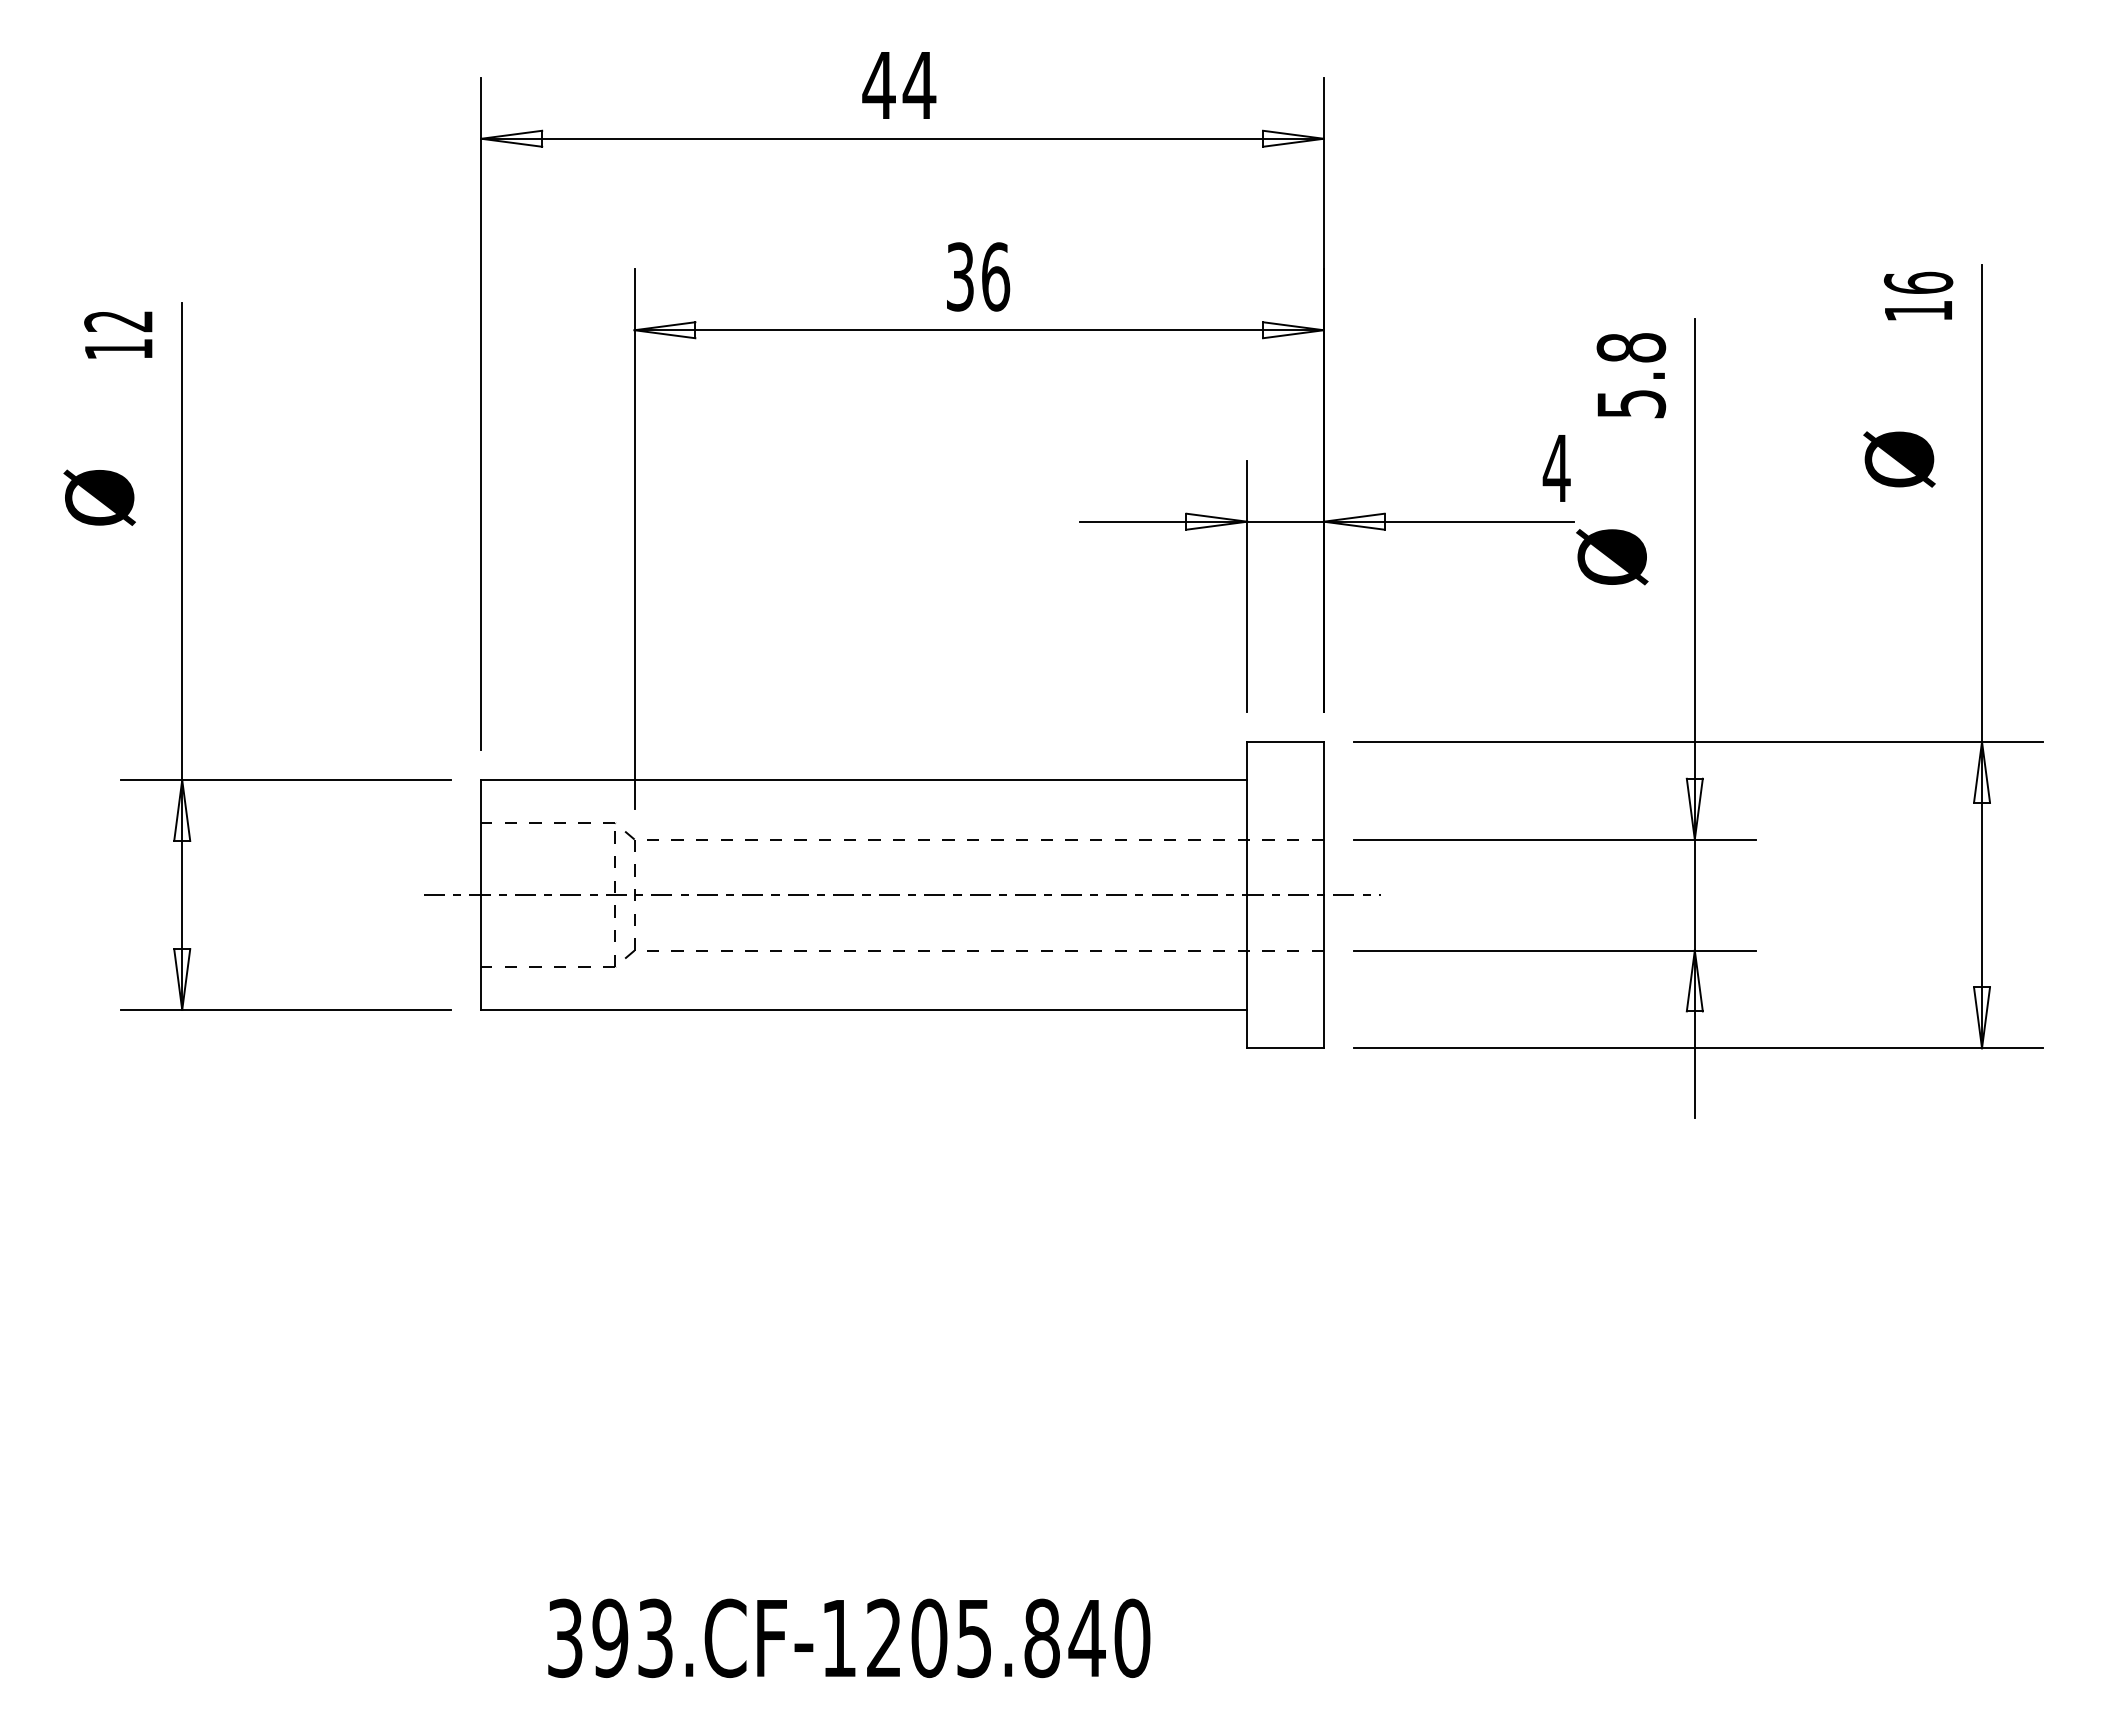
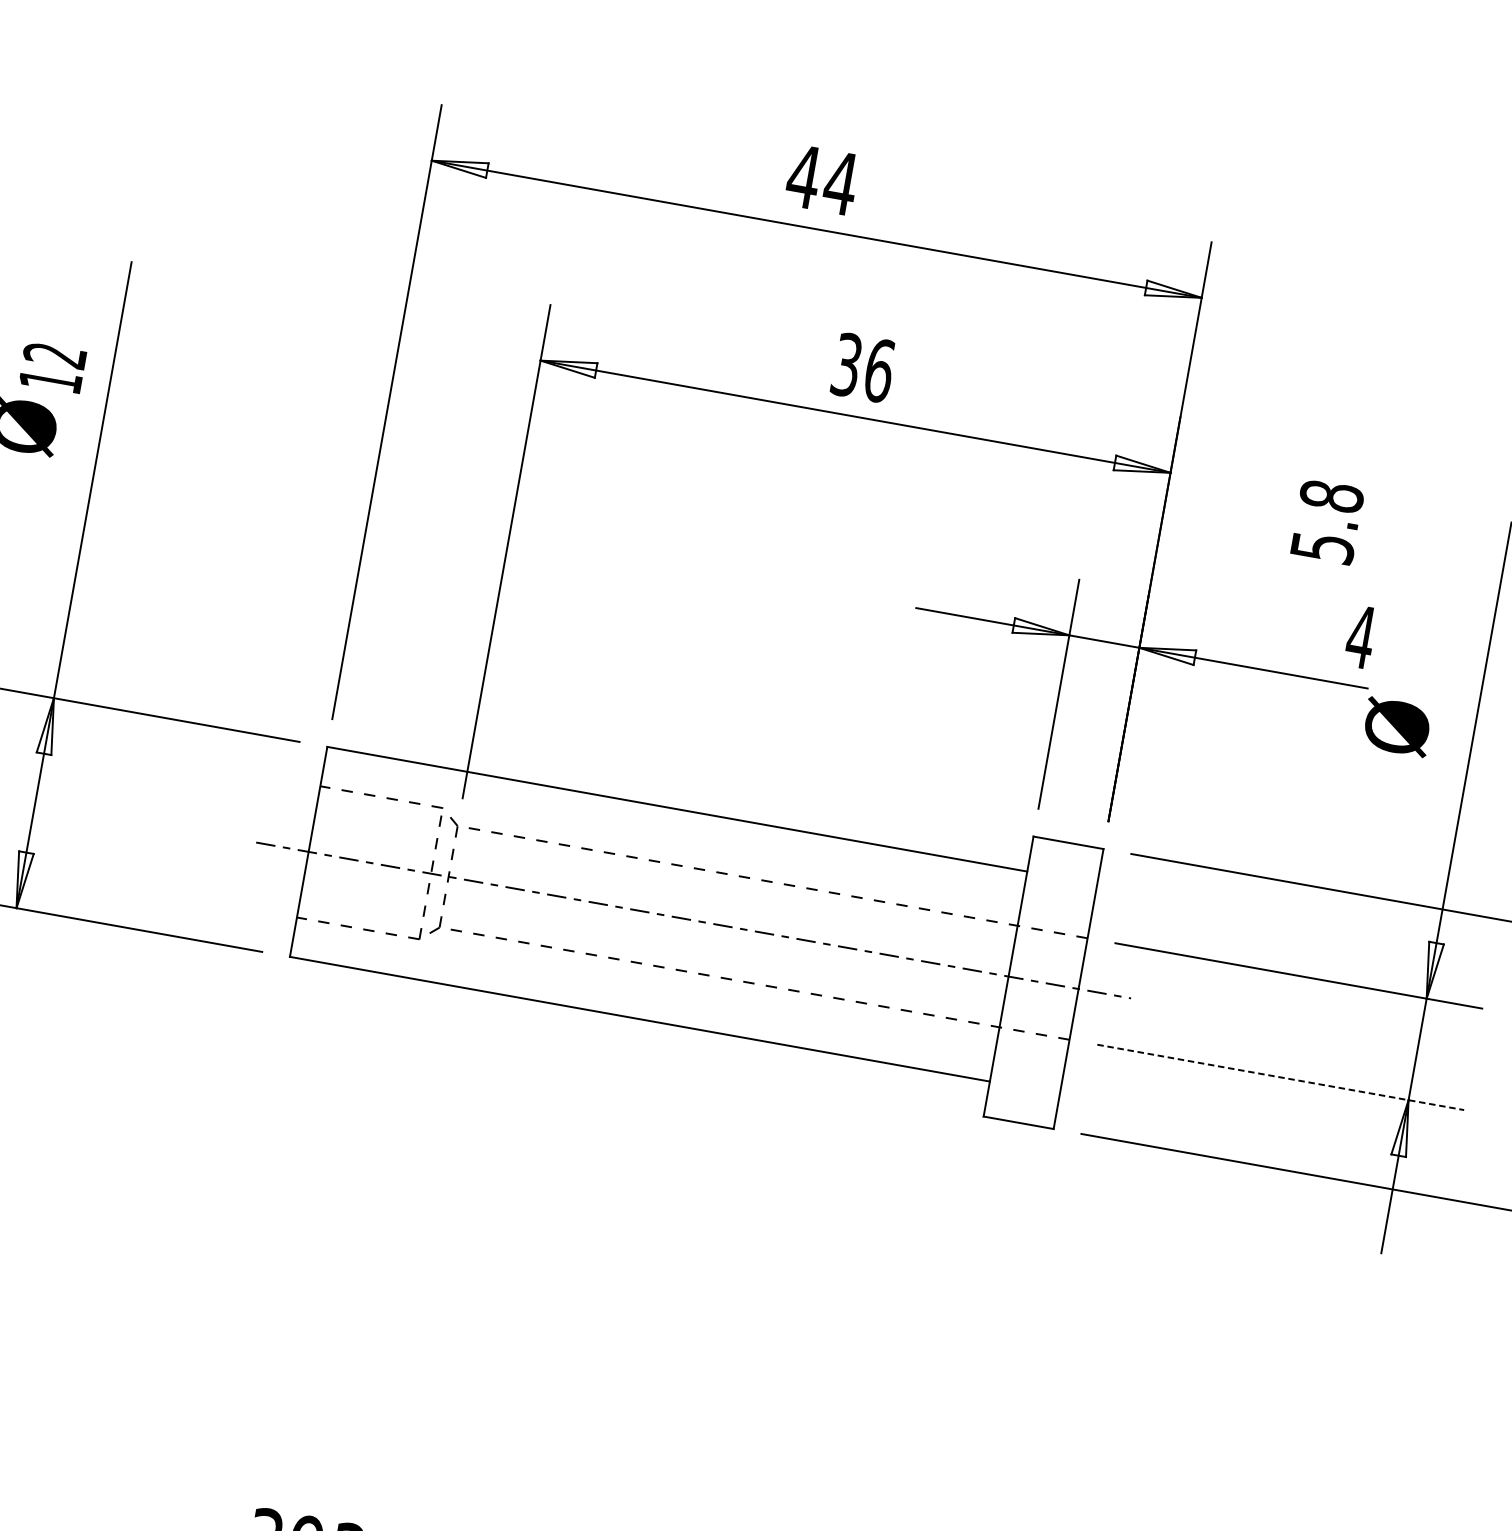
text: (118, 334) -> (52, 367), moved
text: (1631, 375) -> (1327, 521), moved
line: (1554, 950) -> (1280, 1077), solid -> dashed

